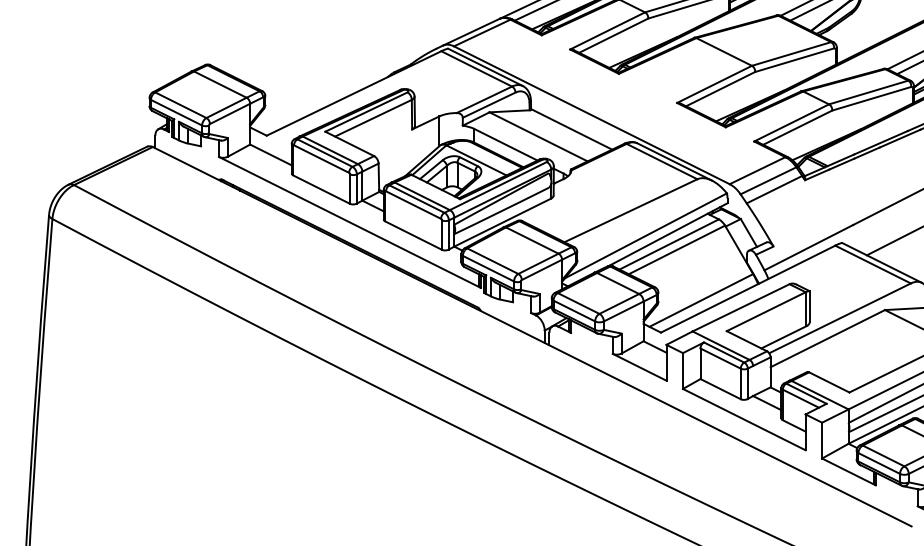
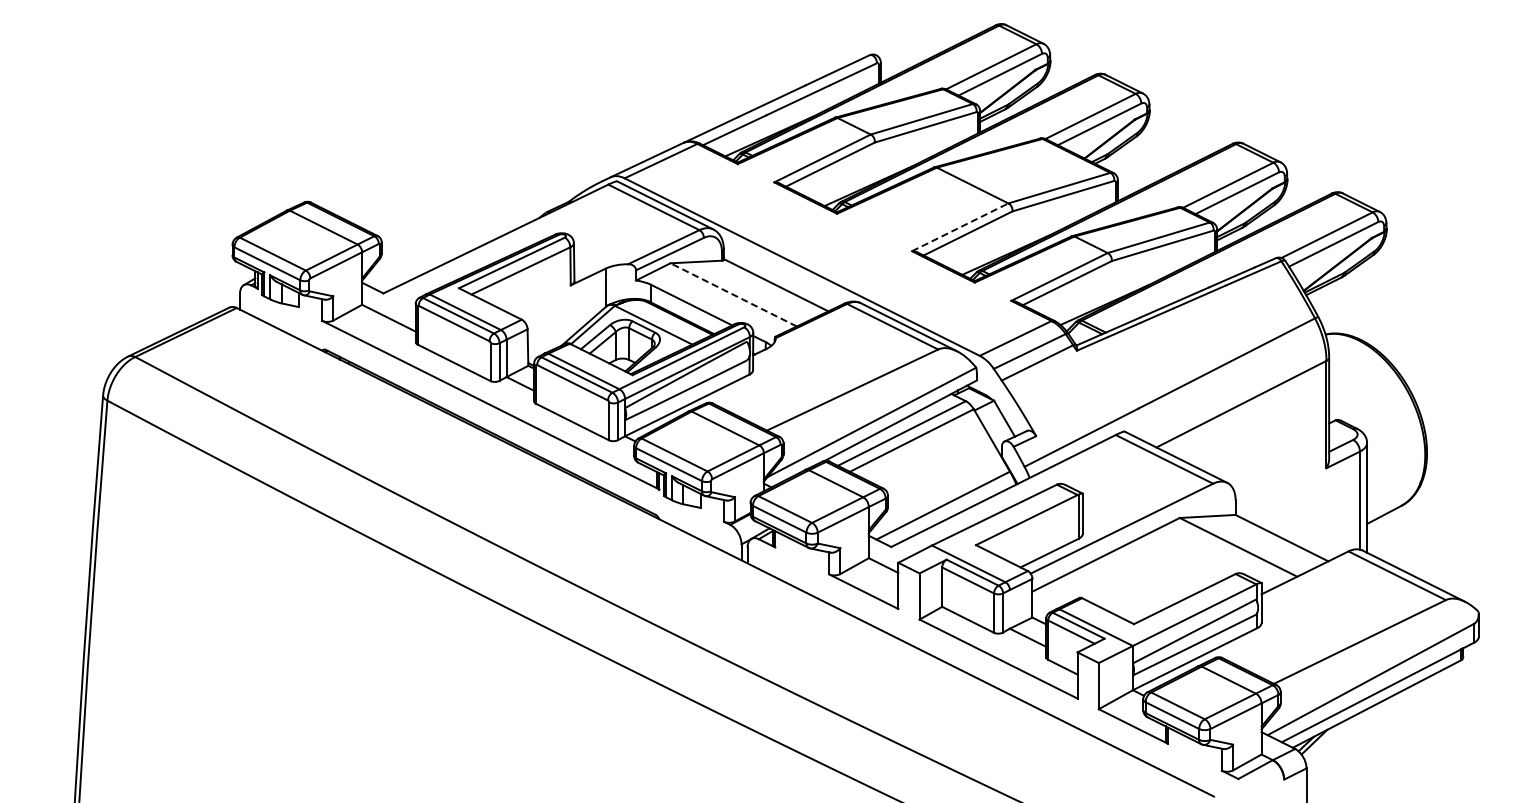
line: (714, 84) -> (960, 227), solid -> dashed
line: (538, 136) -> (733, 294), solid -> dashed

